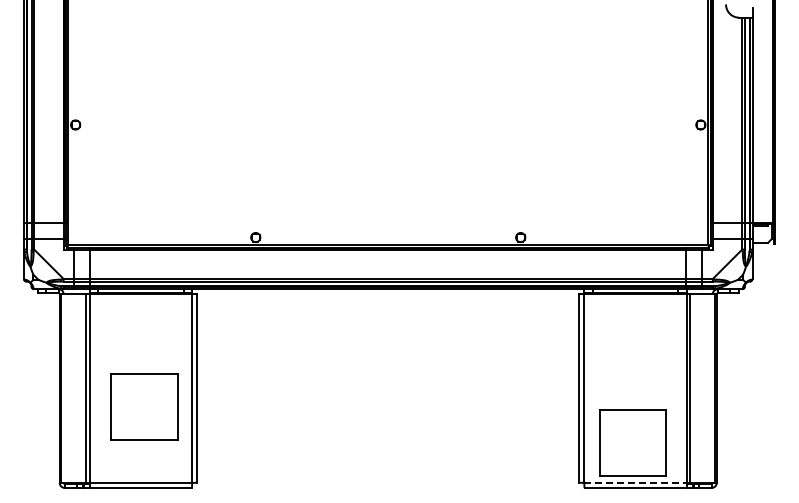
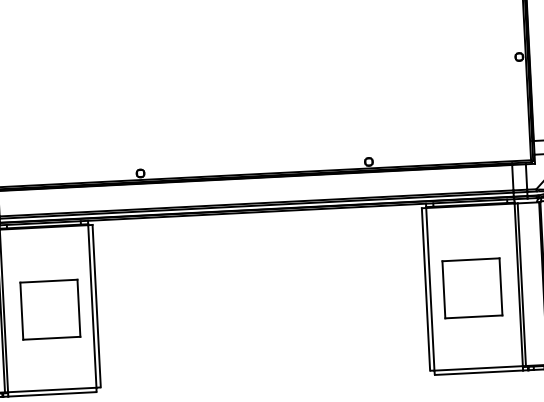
part: (144, 406) -> (50, 309), moved
part: (632, 442) -> (471, 288), moved
line: (636, 482) -> (479, 368), dashed -> solid

